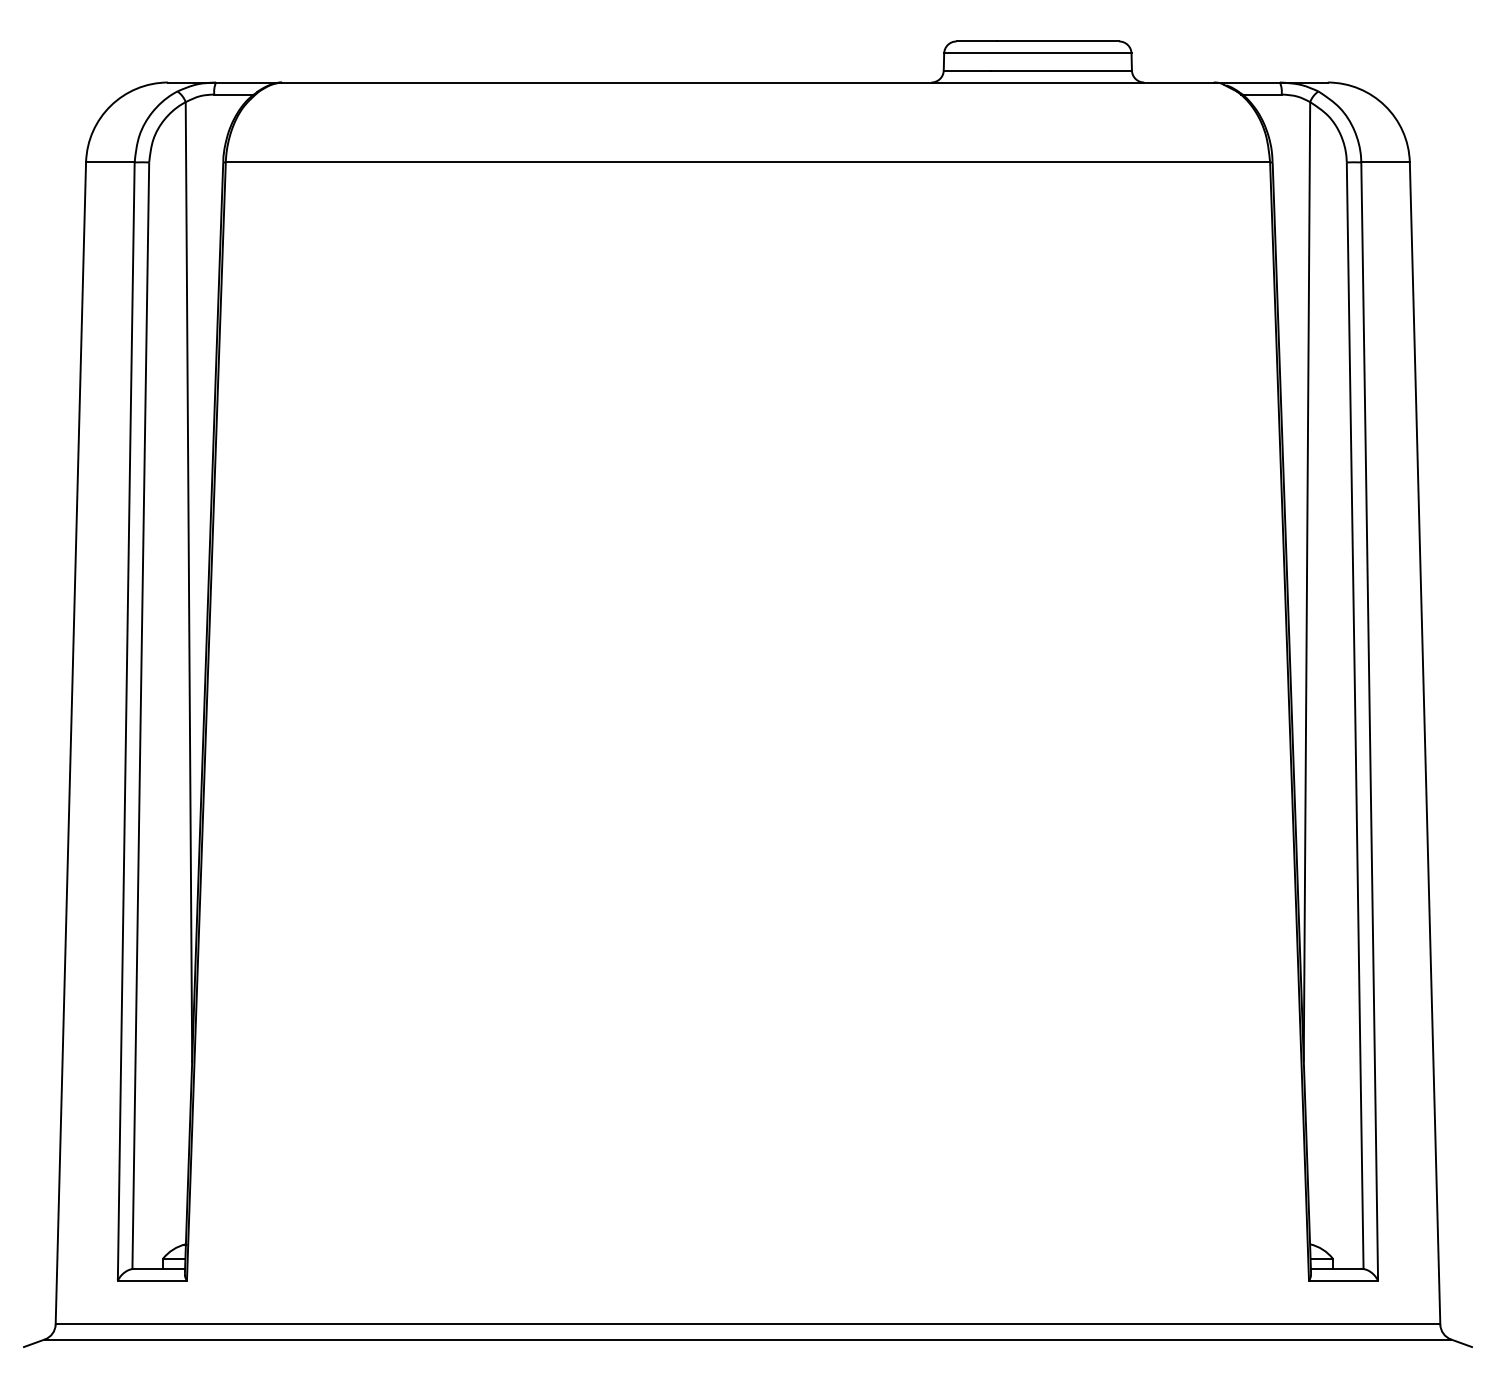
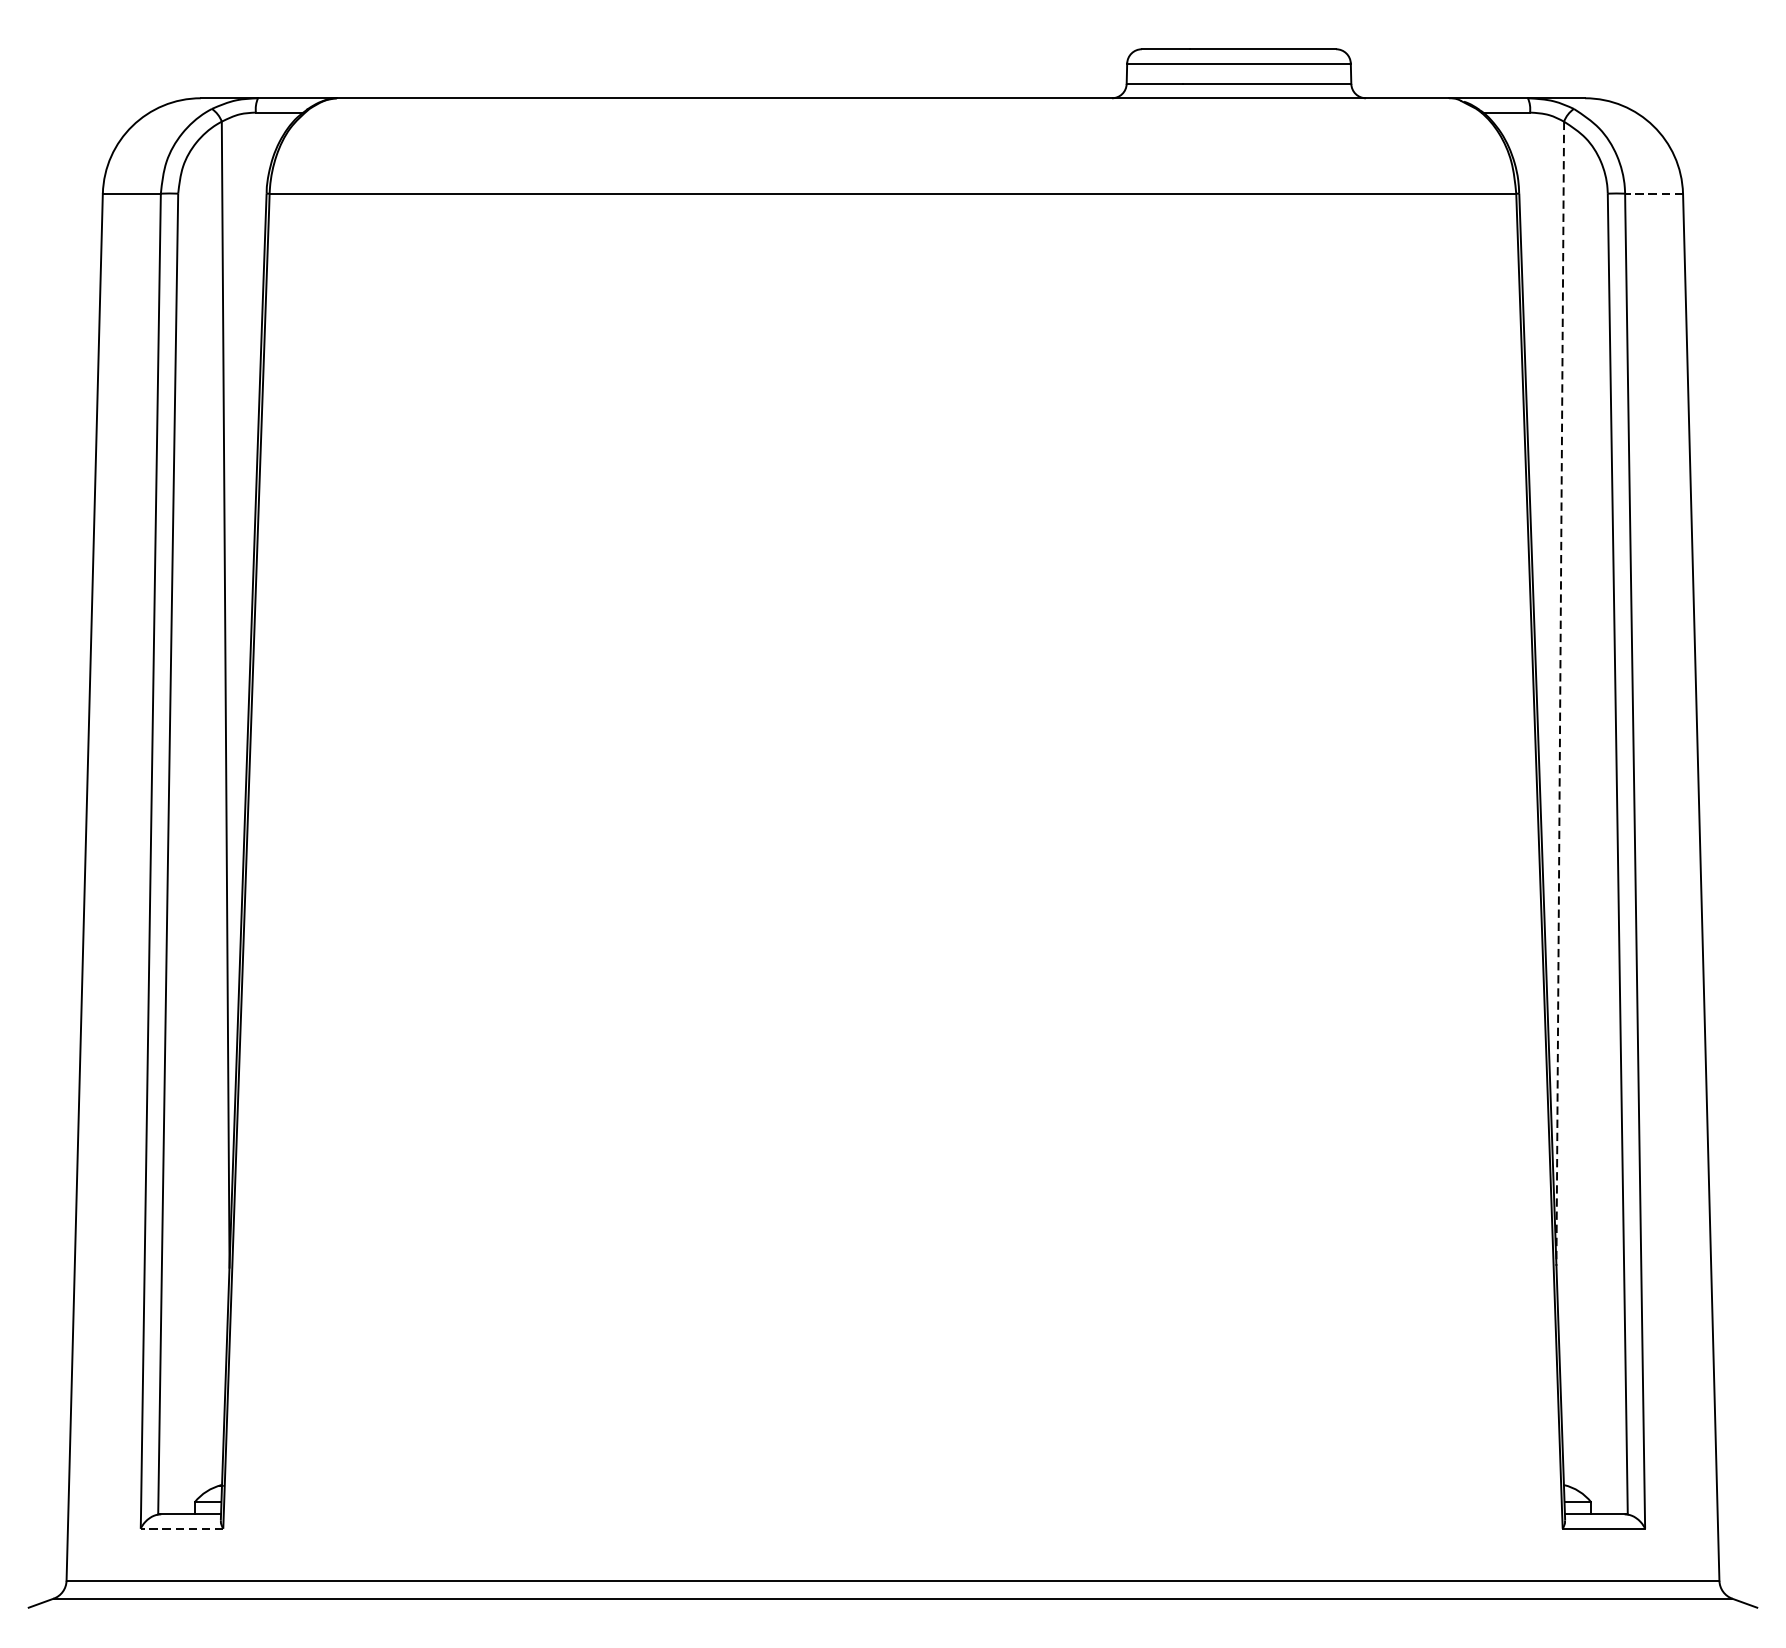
line: (1385, 162) -> (1653, 193), solid -> dashed
line: (1306, 581) -> (1559, 693), solid -> dashed
line: (152, 1280) -> (182, 1528), solid -> dashed

